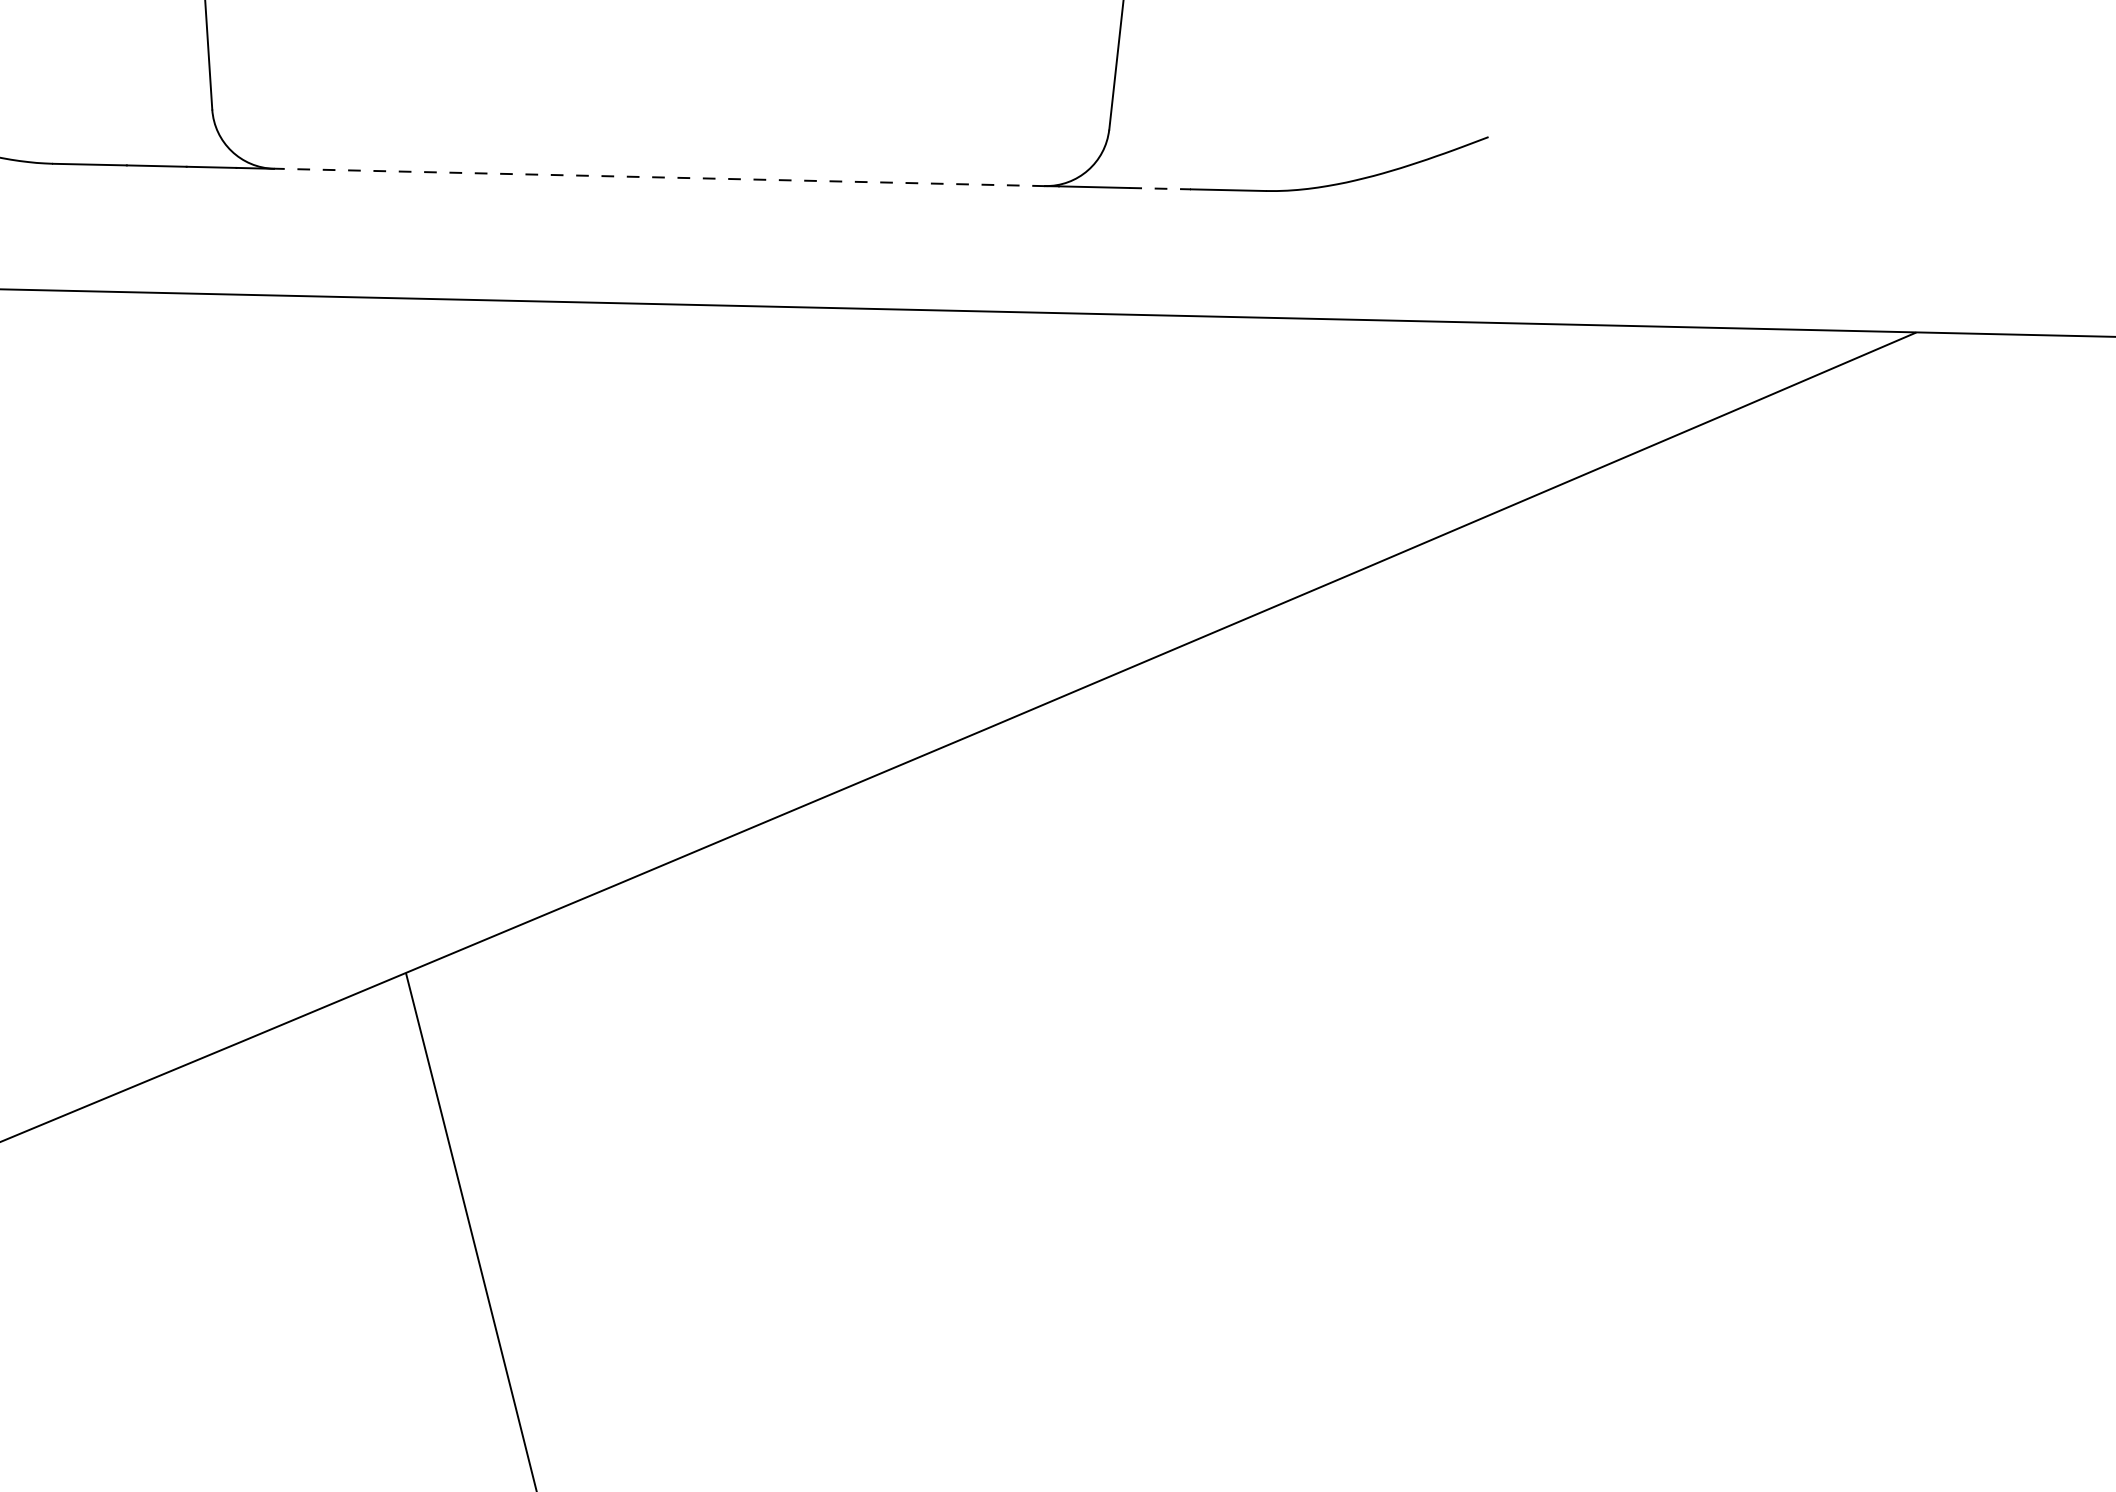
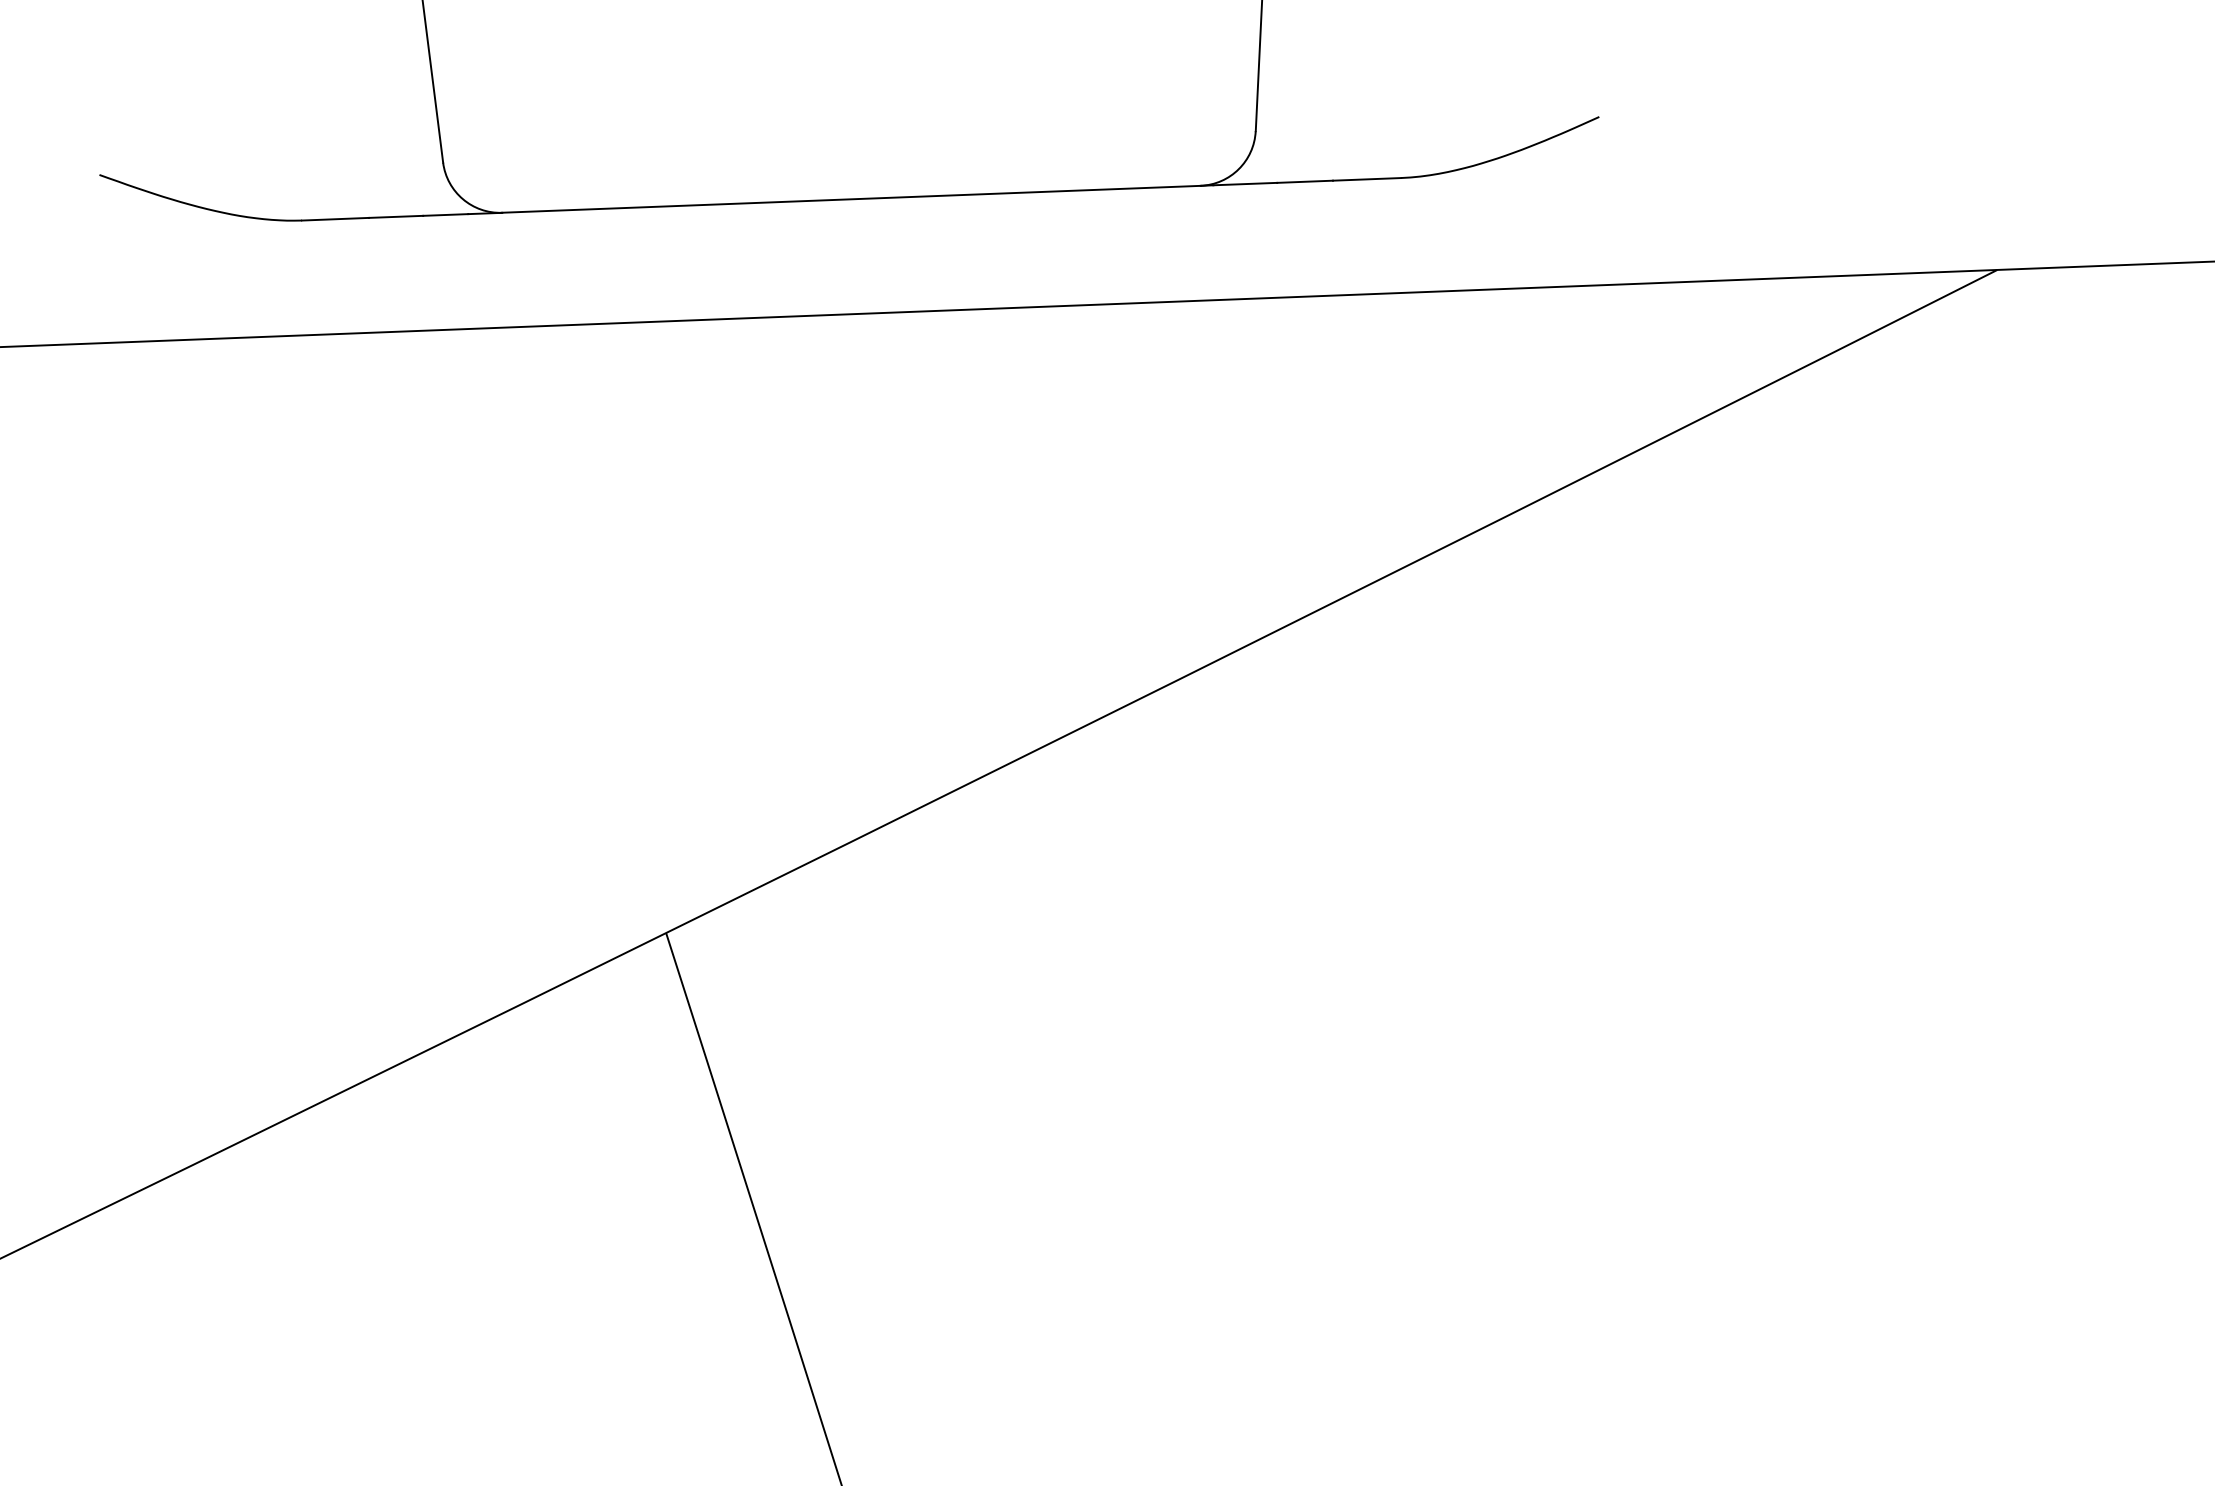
line: (658, 177) -> (850, 199), dashed -> solid
line: (1160, 188) -> (1305, 181), dashed -> solid

